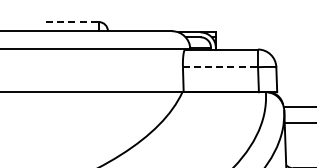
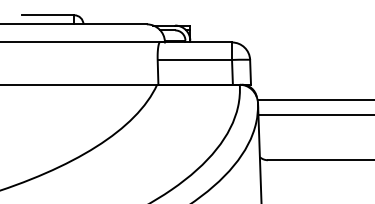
line: (72, 22) -> (48, 15), dashed -> solid
line: (221, 66) -> (195, 59), dashed -> solid

